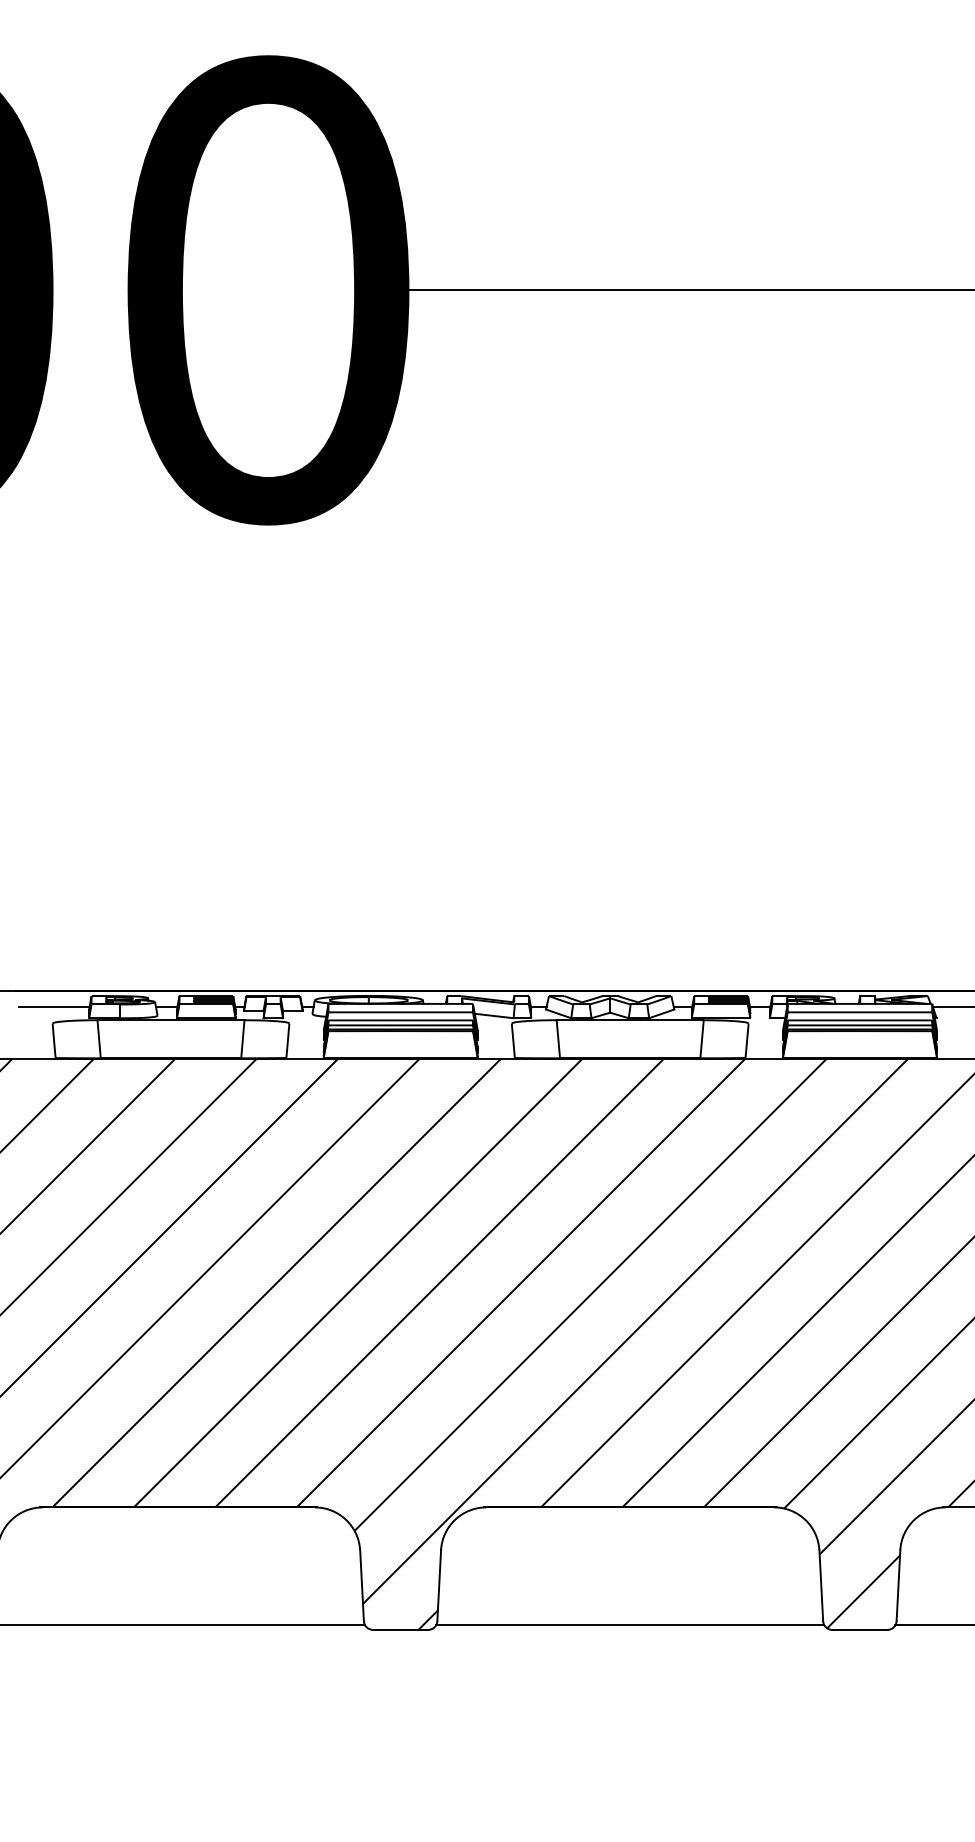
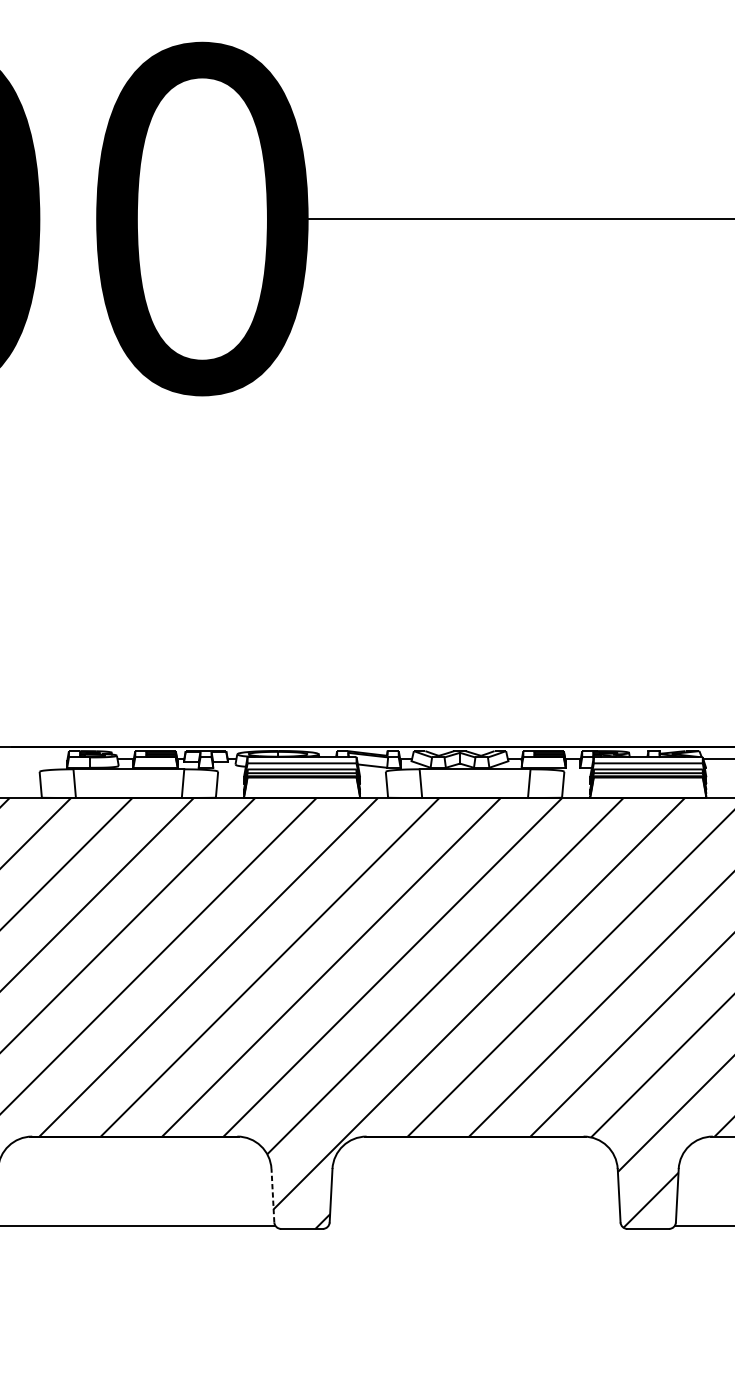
line: (53, 1006) -> (40, 758), removed
line: (362, 1585) -> (273, 1195), solid -> dashed
line: (630, 1625) -> (475, 1225), removed

